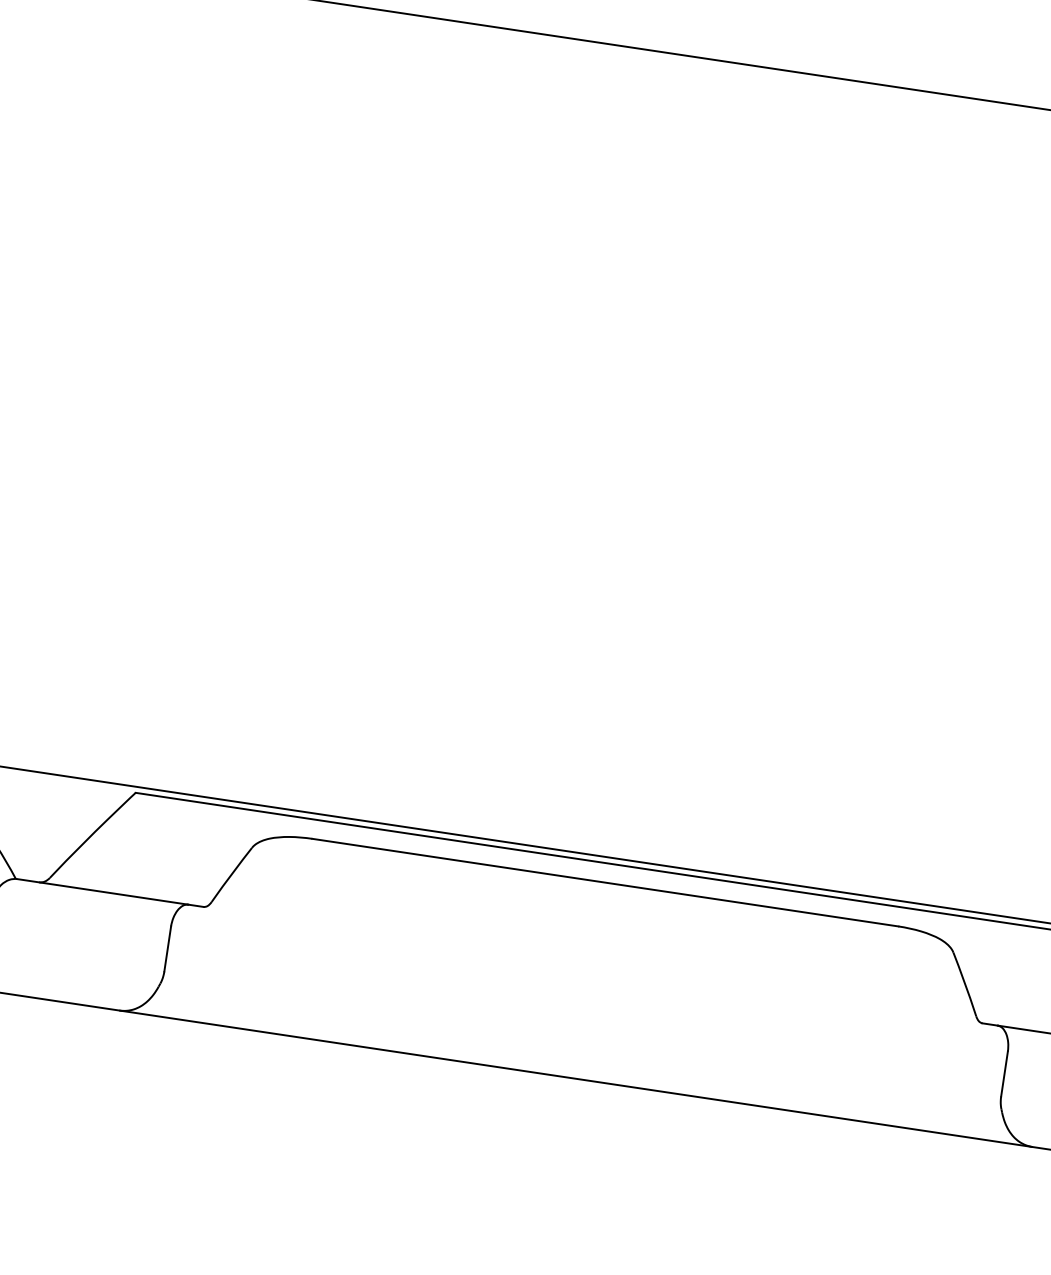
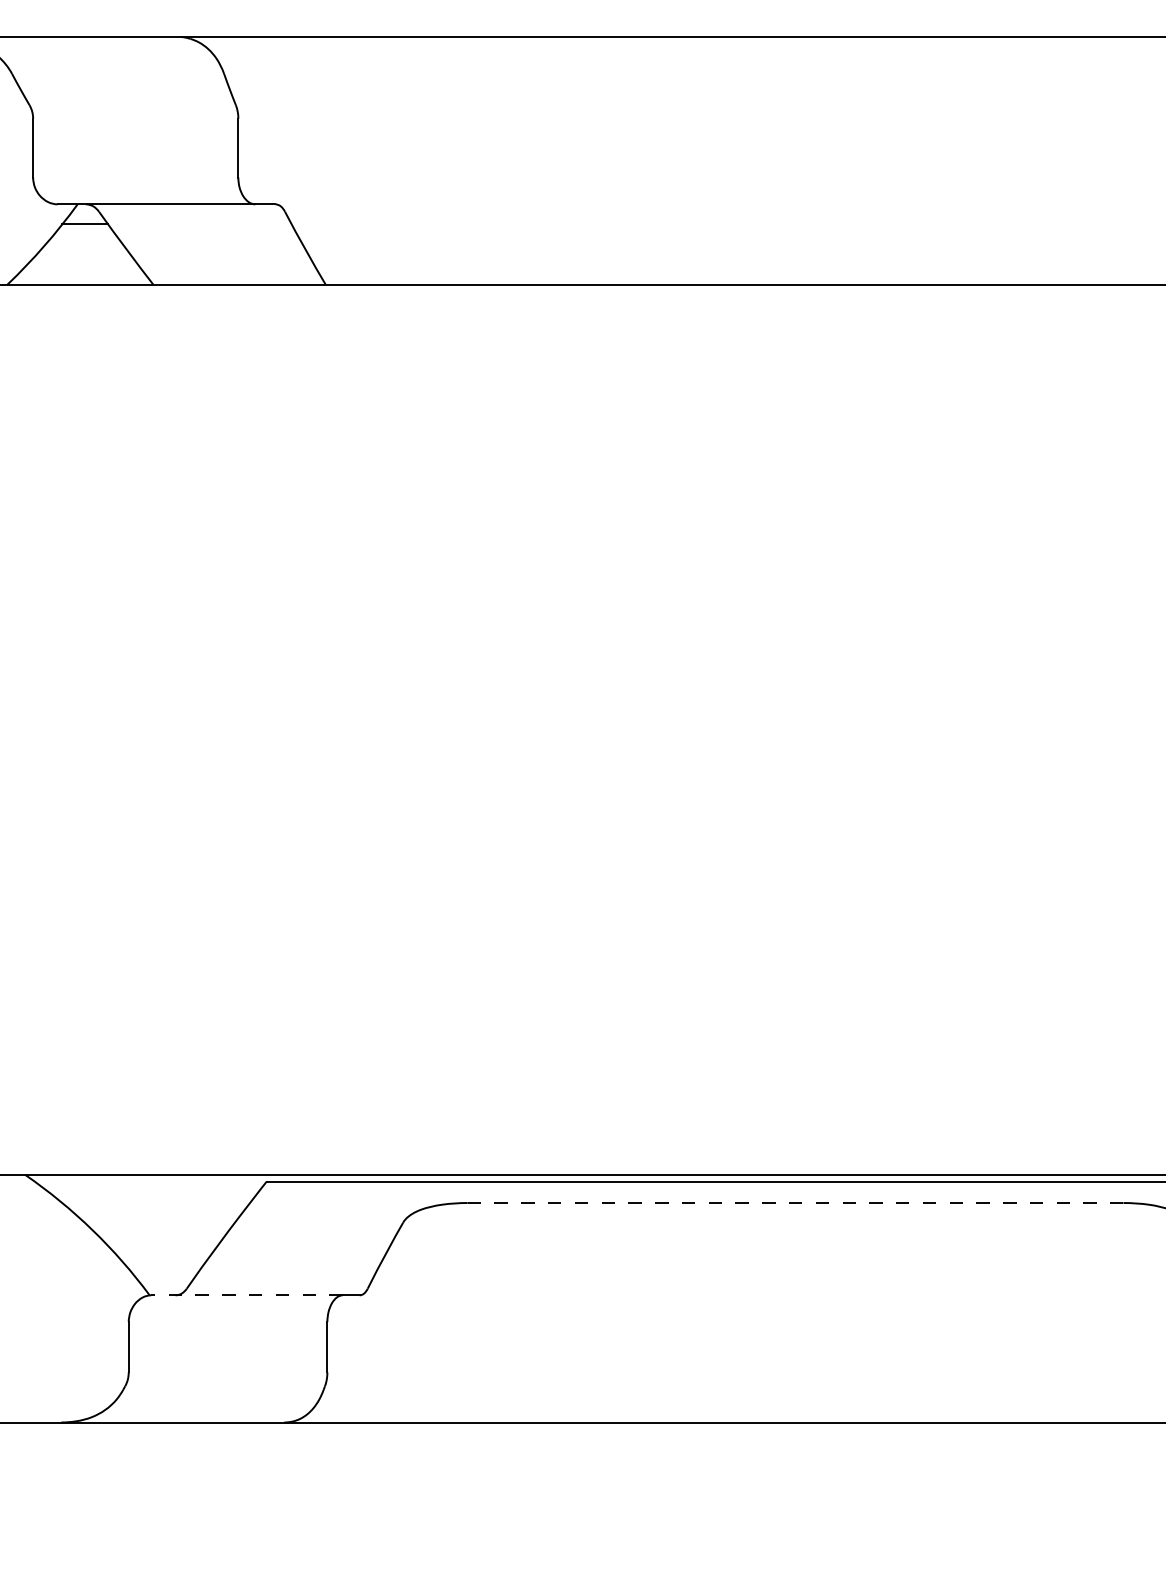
line: (605, 883) -> (795, 1203), solid -> dashed
line: (102, 891) -> (246, 1295), solid -> dashed

